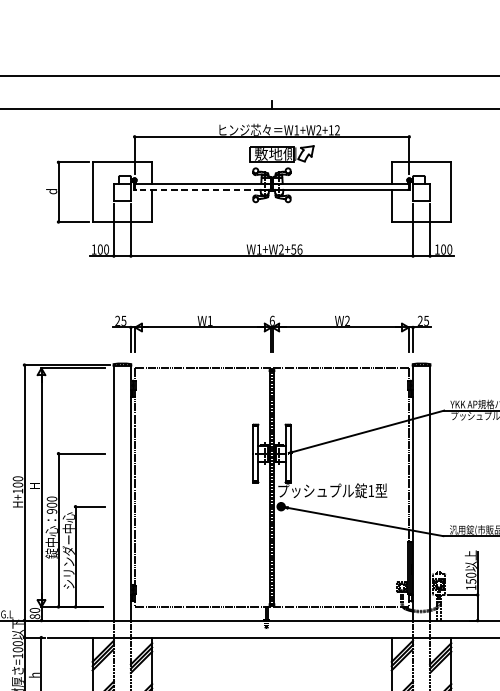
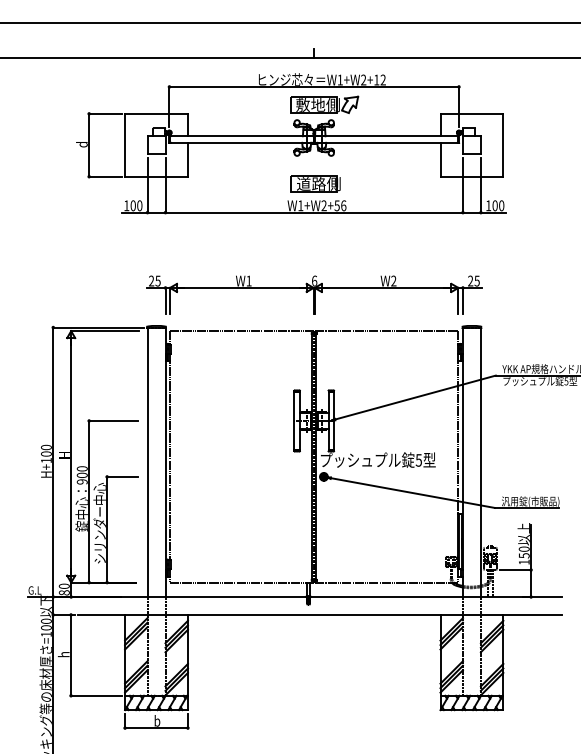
line: (203, 189) -> (241, 142), dashed -> solid
part: (273, 228) -> (315, 183), added
text: (370, 491) -> (418, 460), 1 -> 5

